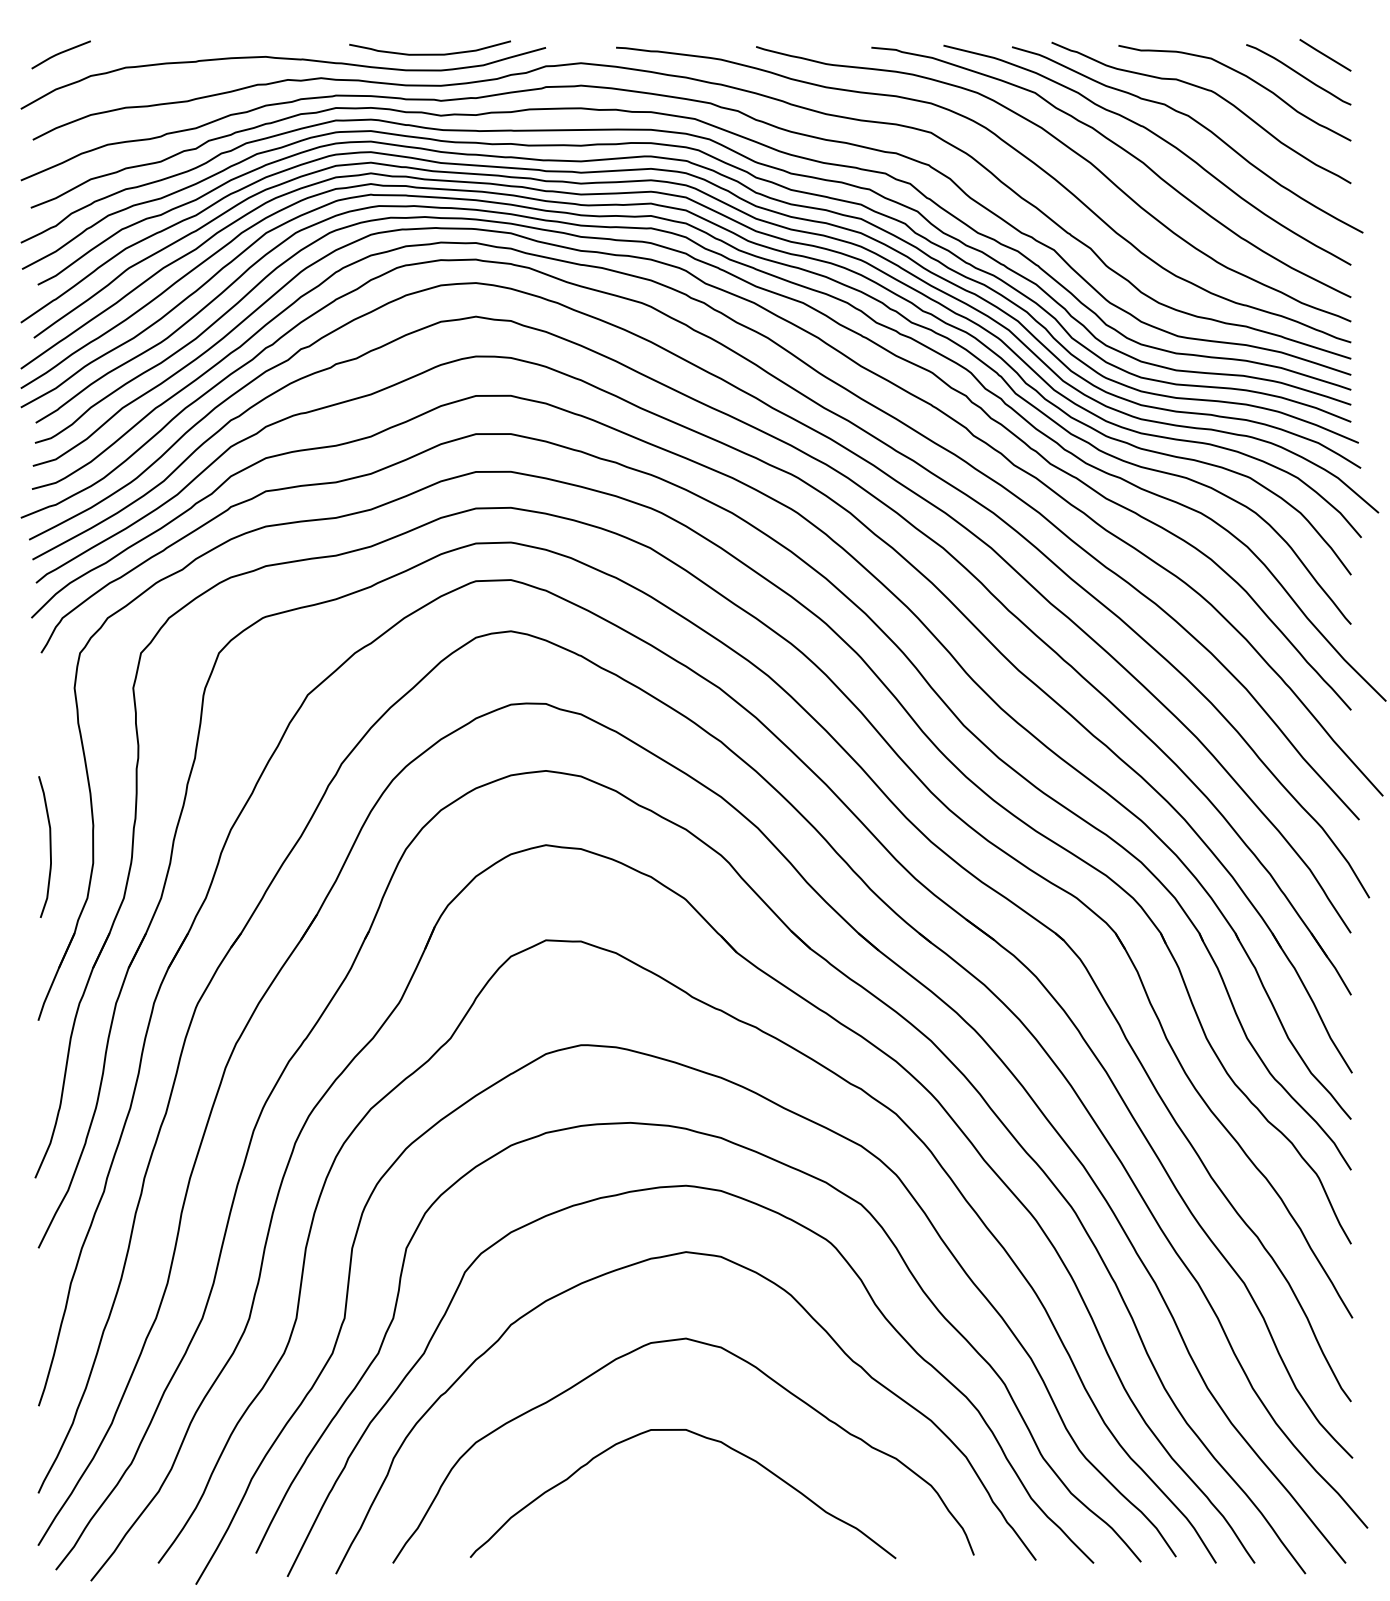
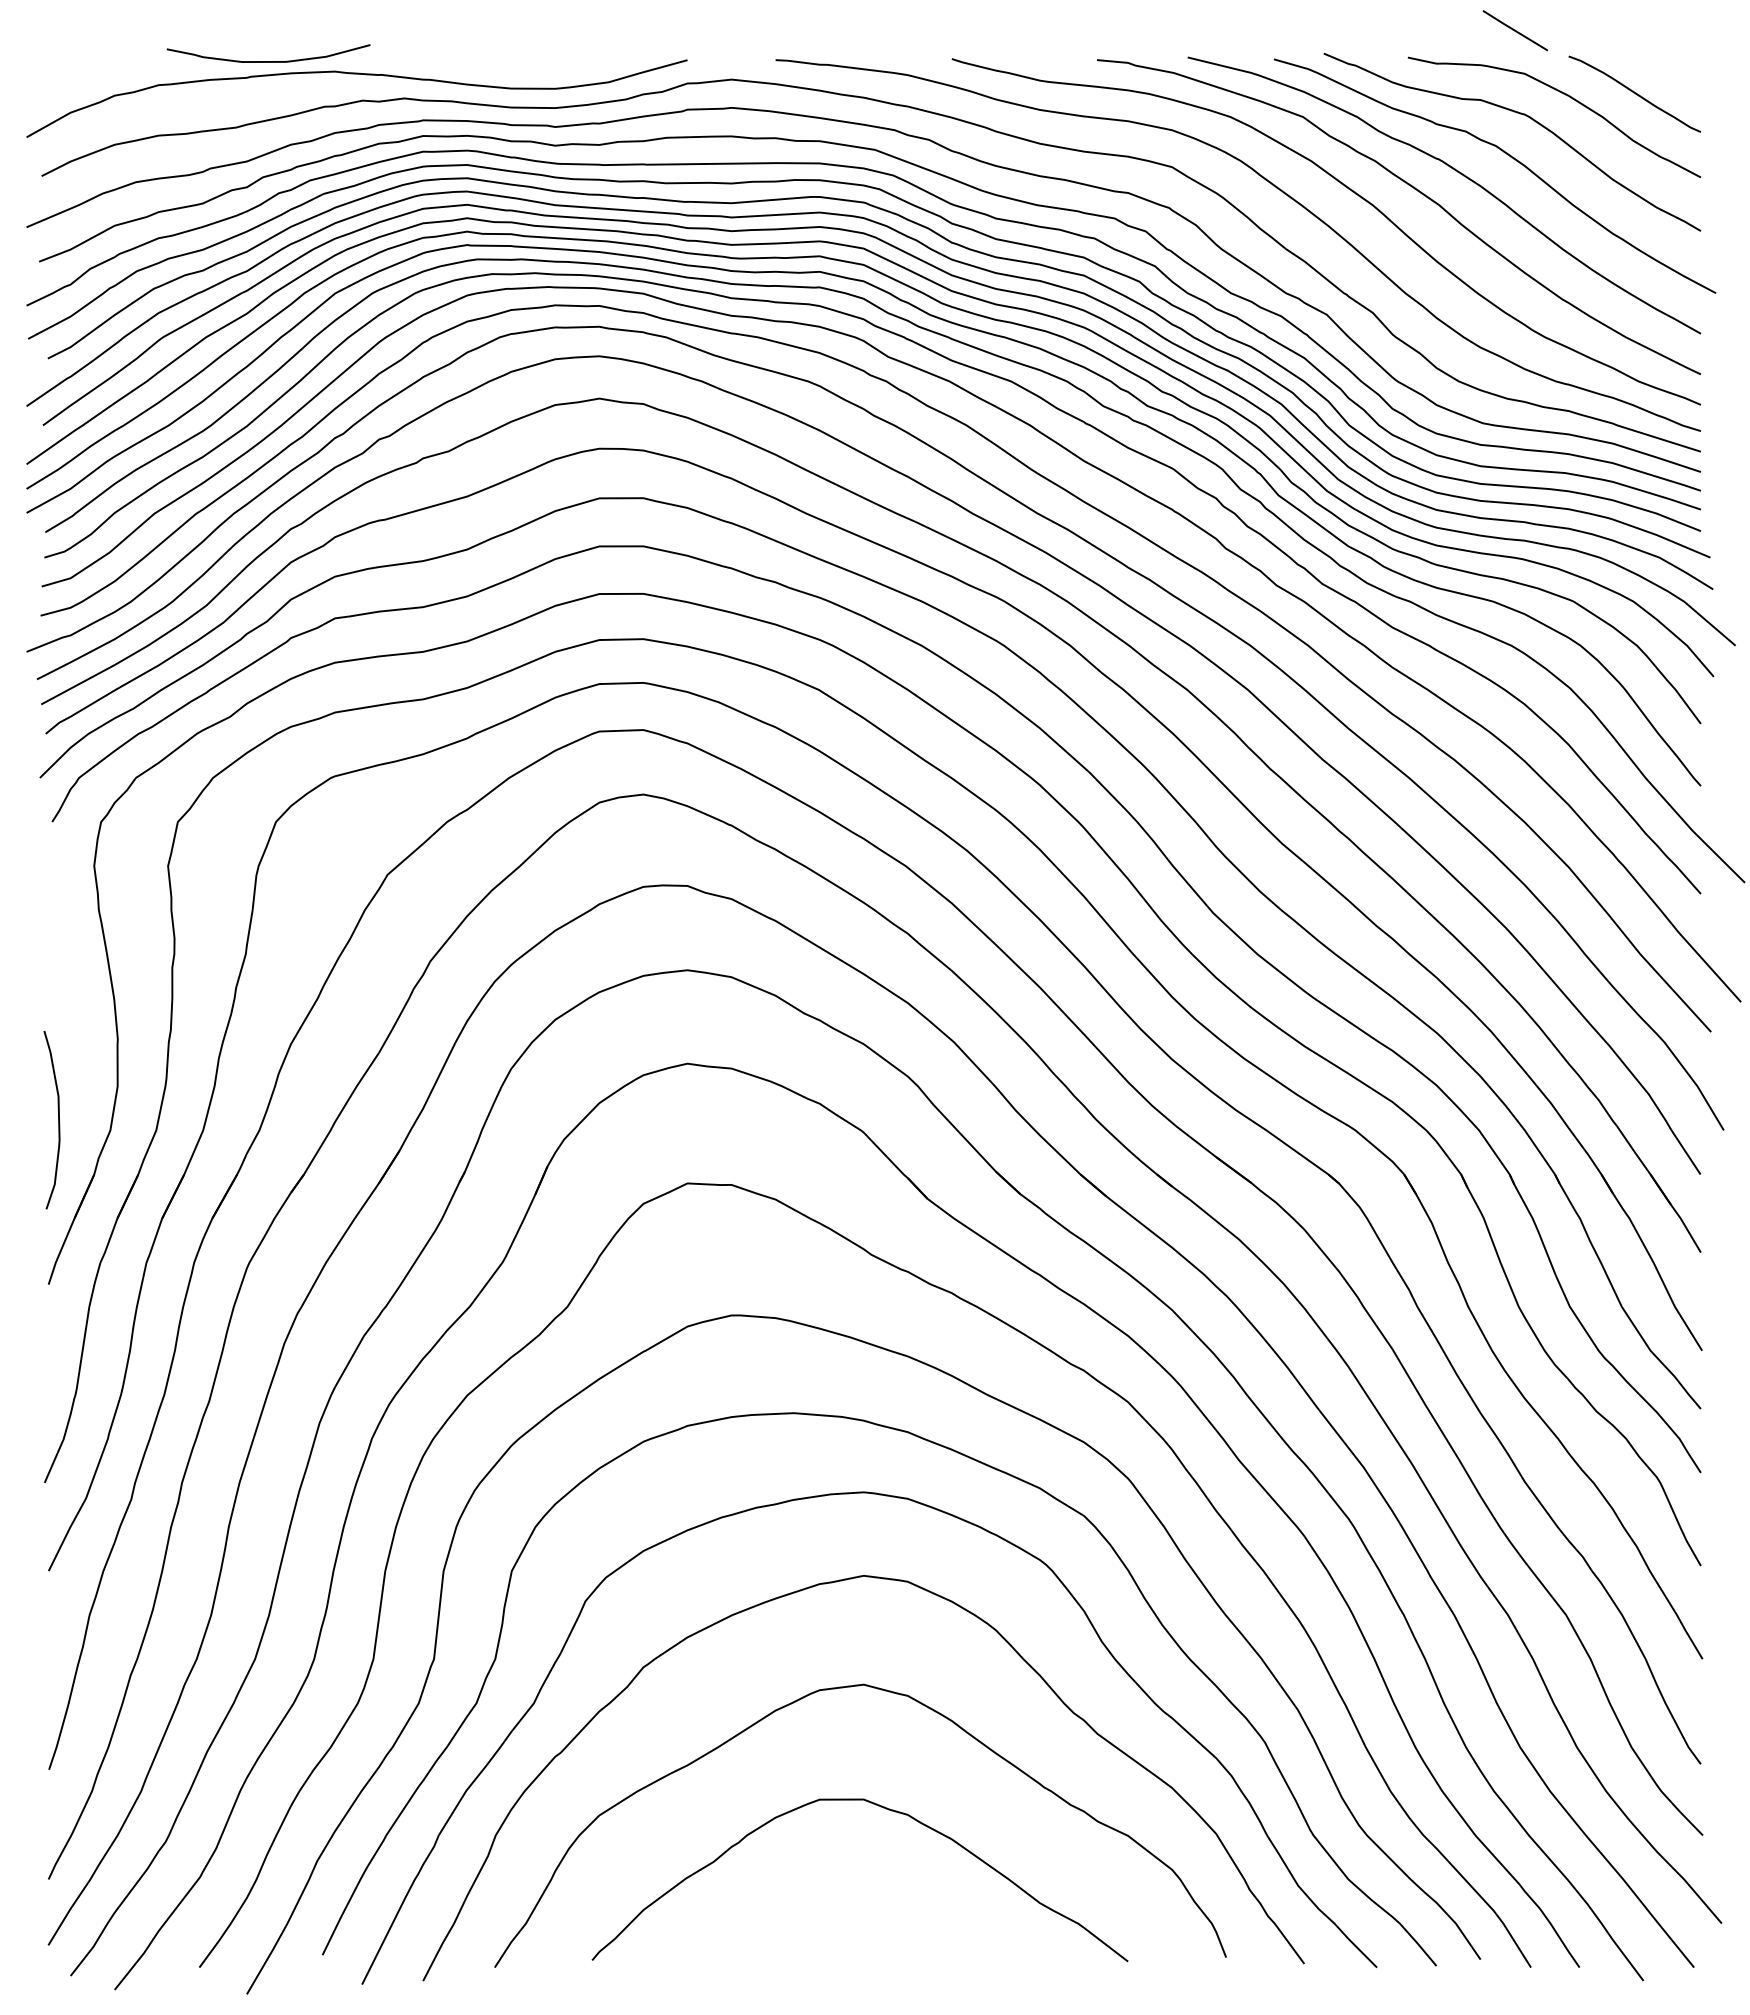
line: (61, 53) -> (77, 67), removed
curve: (430, 54) -> (268, 61), moved
line: (1325, 55) -> (1515, 30), moved
curve: (50, 847) -> (58, 1120), moved

